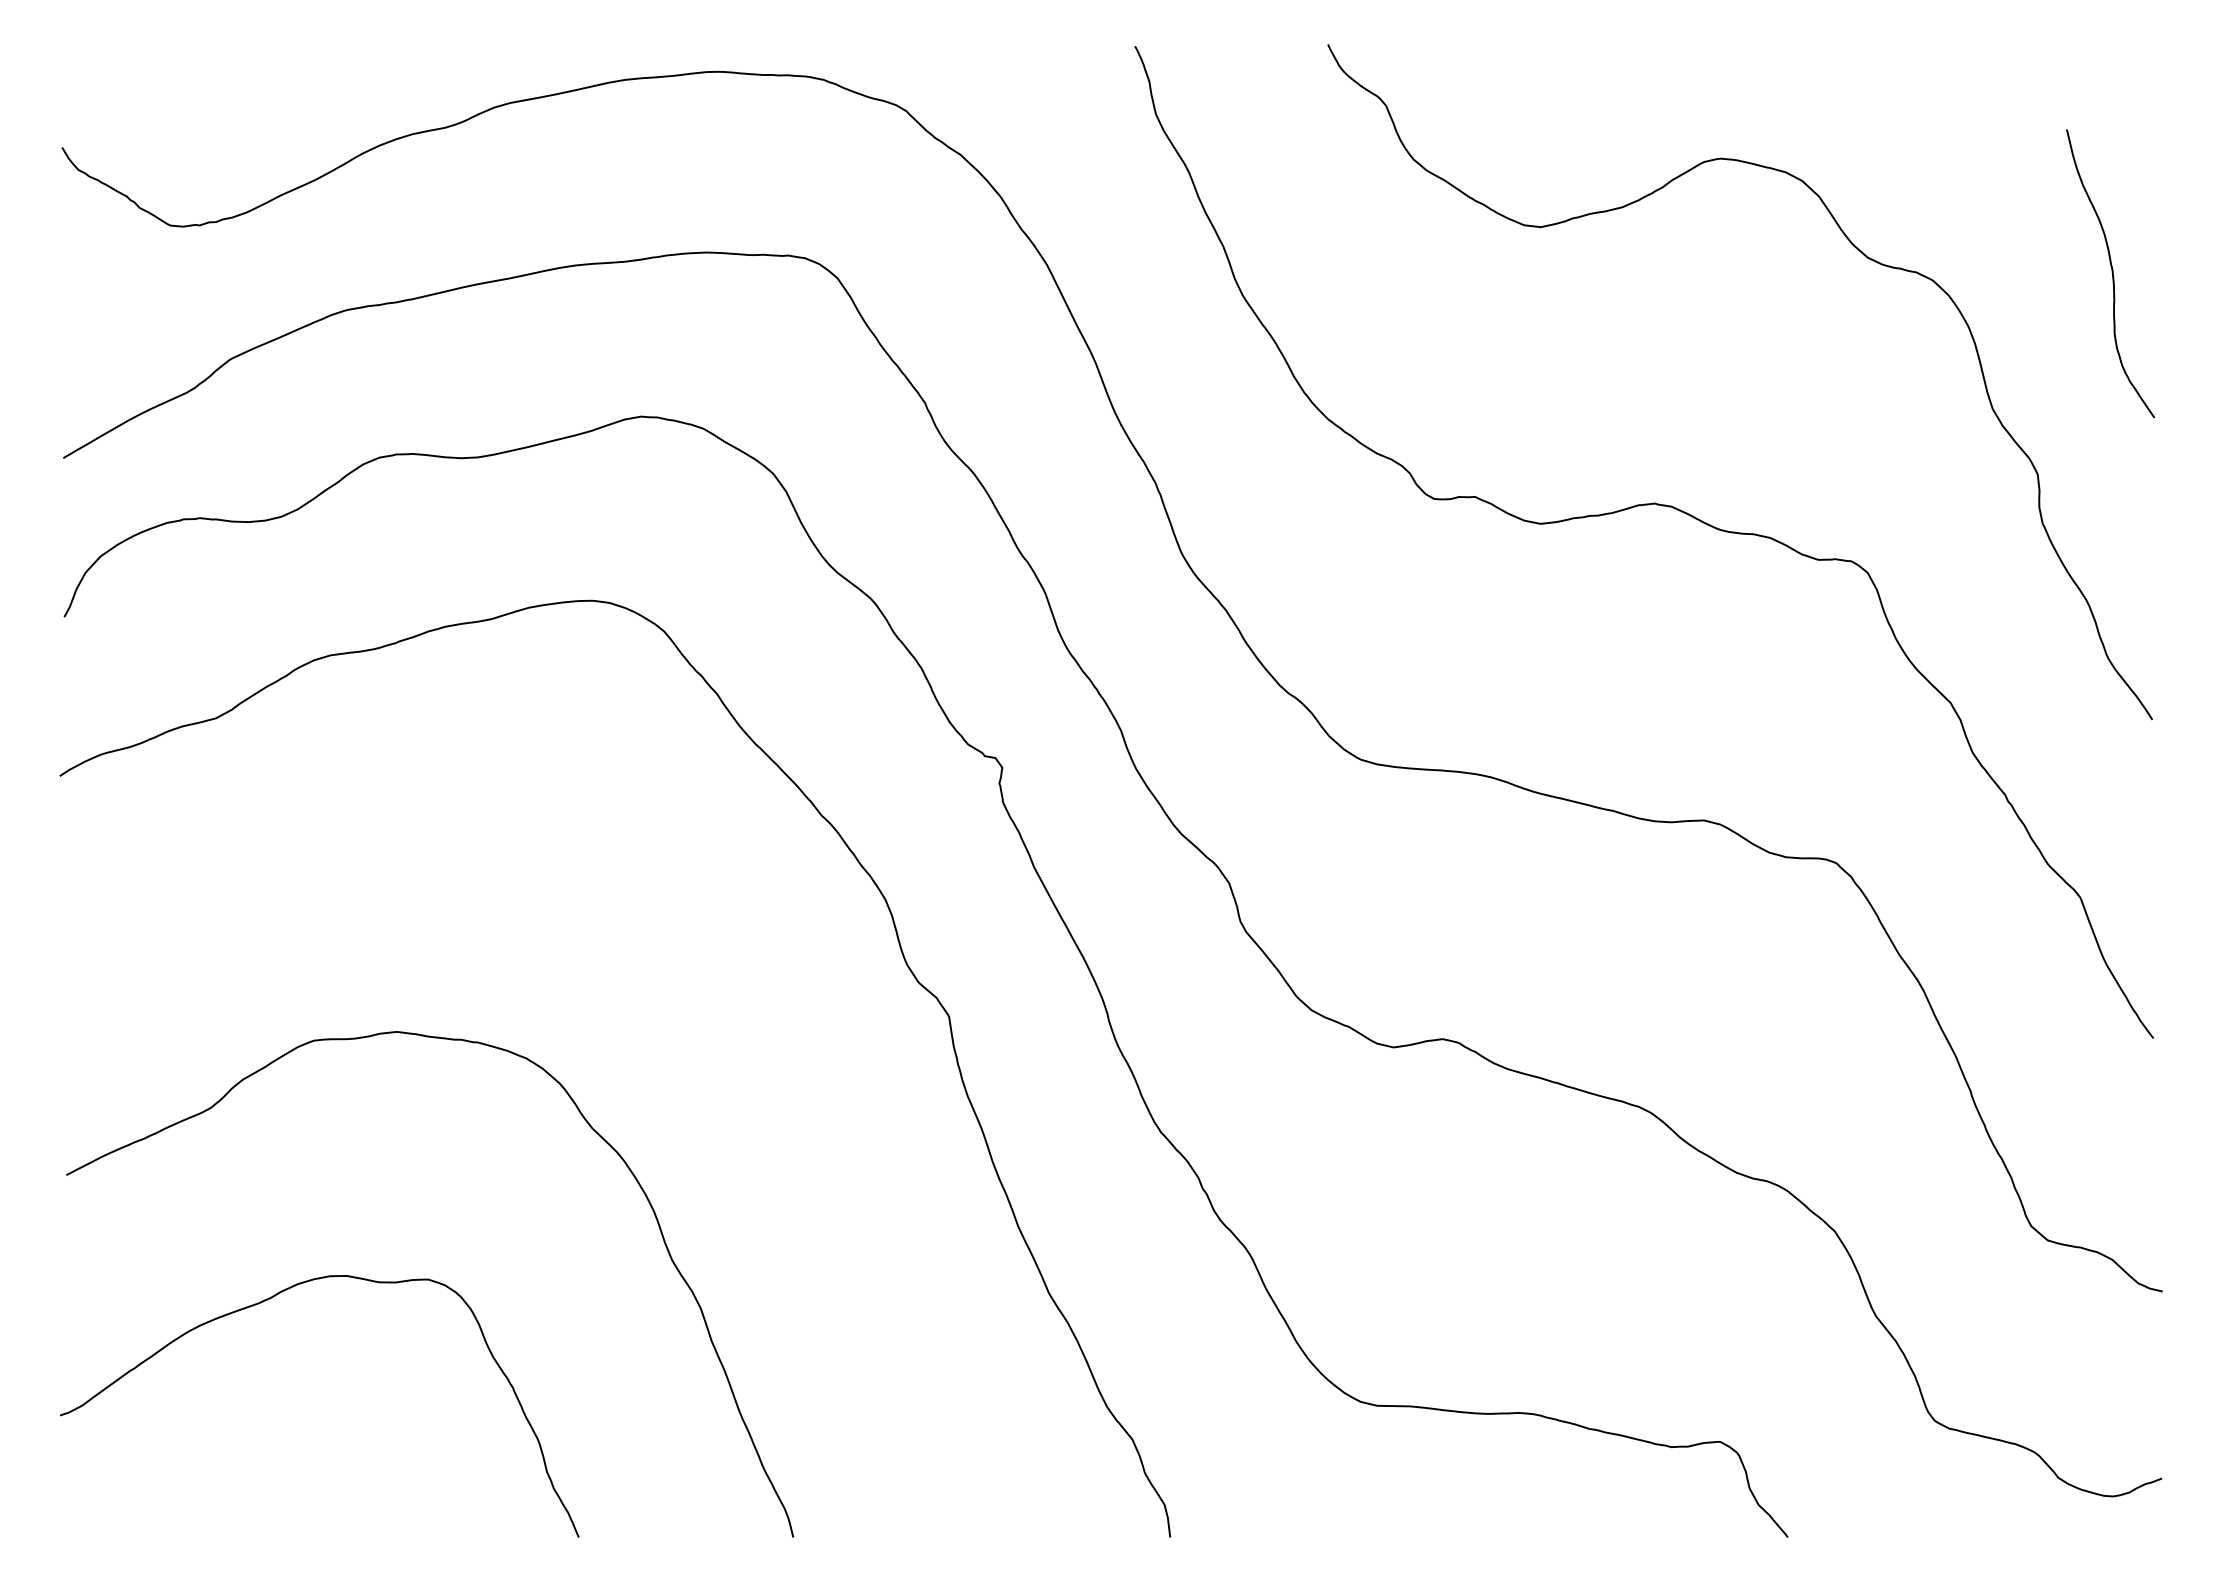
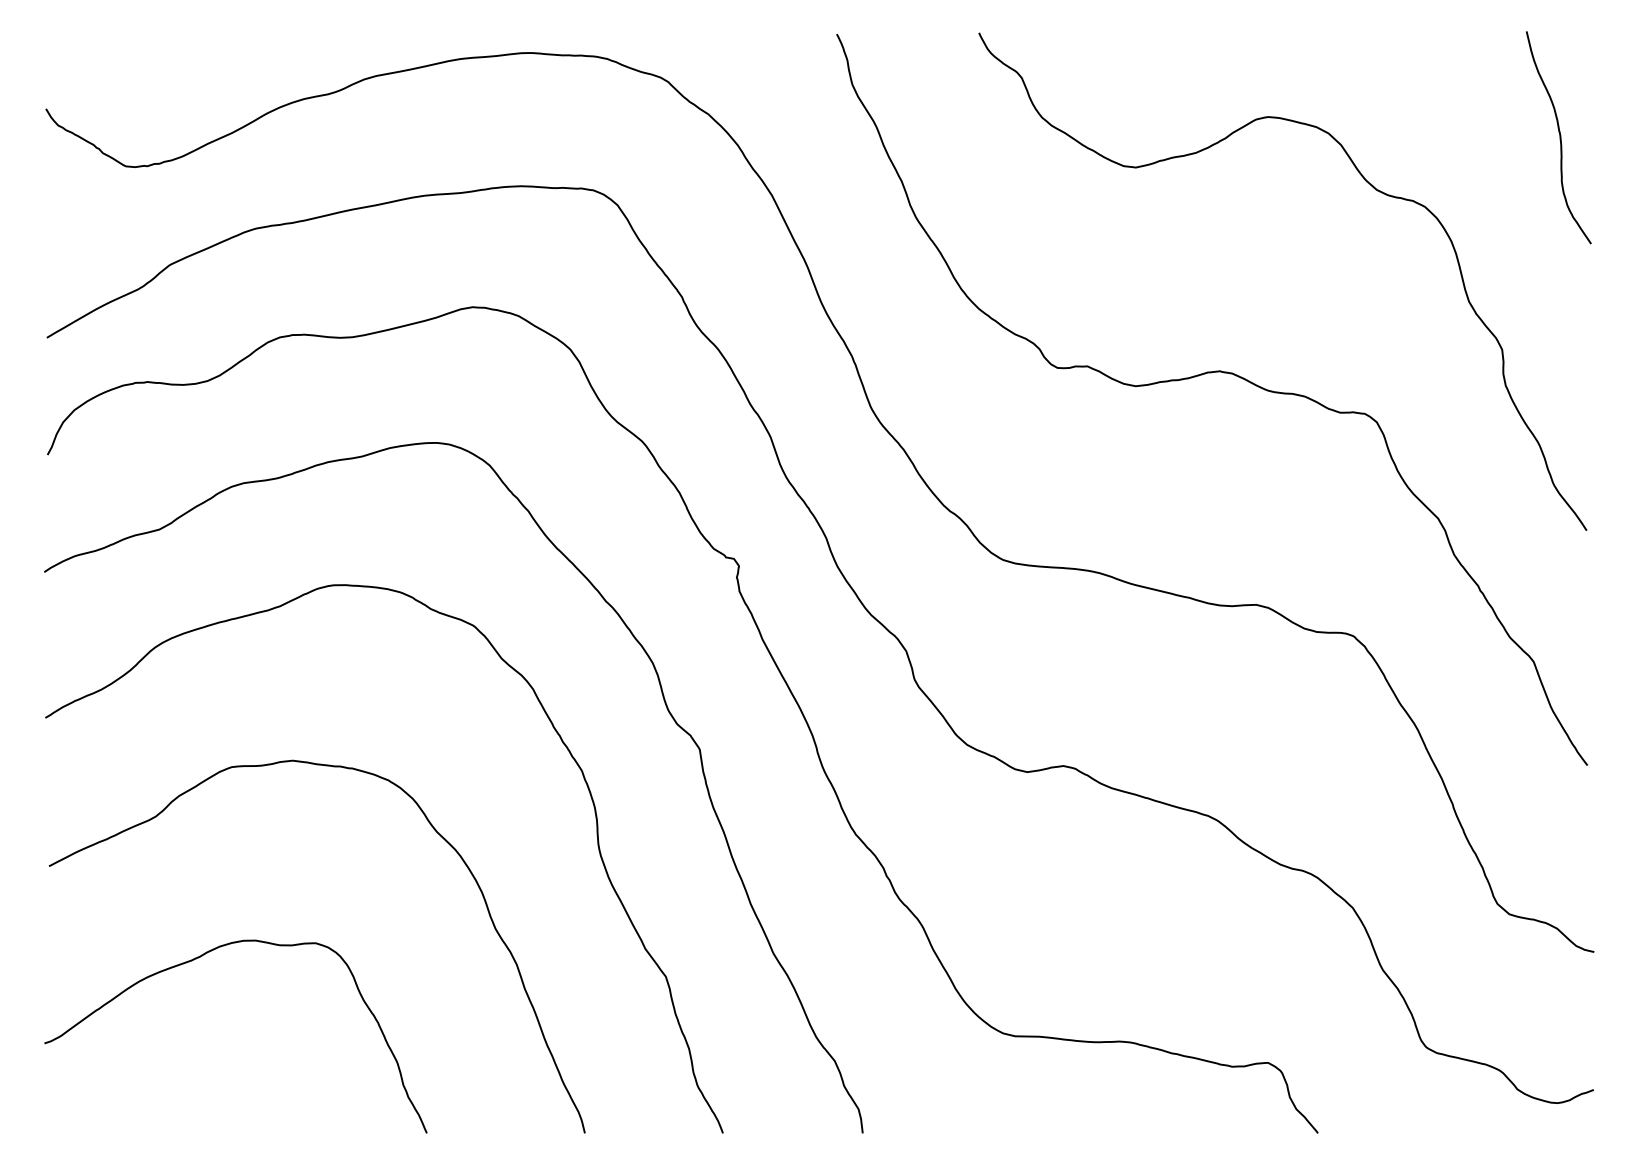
curve: (2111, 272) -> (1559, 136), moved
curve: (762, 1007) -> (562, 742), added

